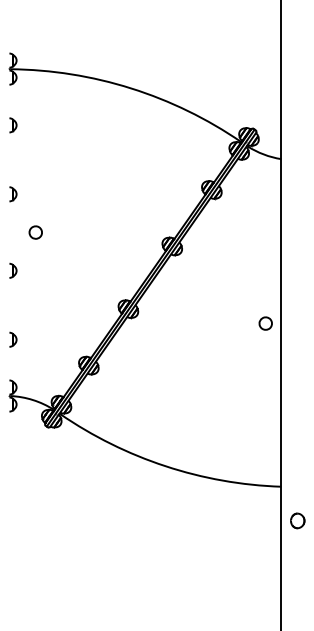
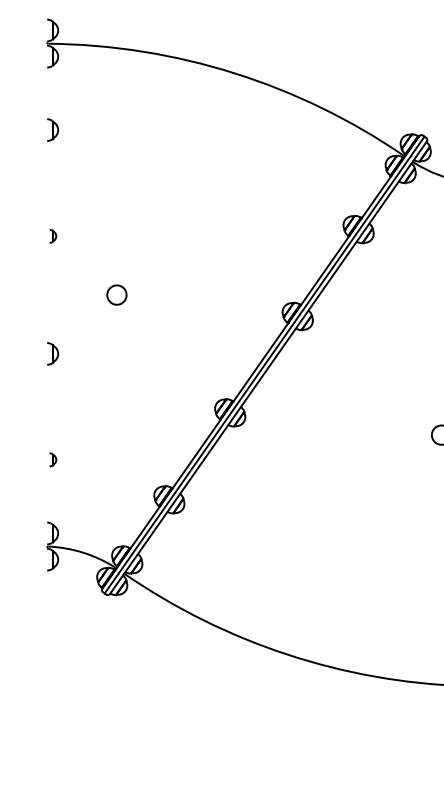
part: (13, 194) -> (53, 236), size x0.6
part: (35, 232) -> (116, 294), moved
part: (13, 339) -> (53, 459), size x0.6

